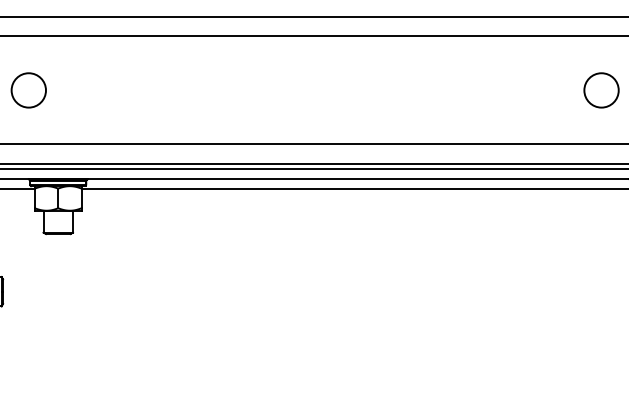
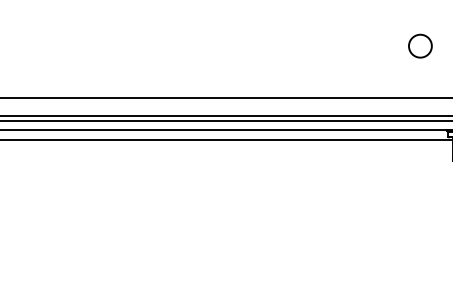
circle: (601, 90) -> (420, 46), size x0.7

